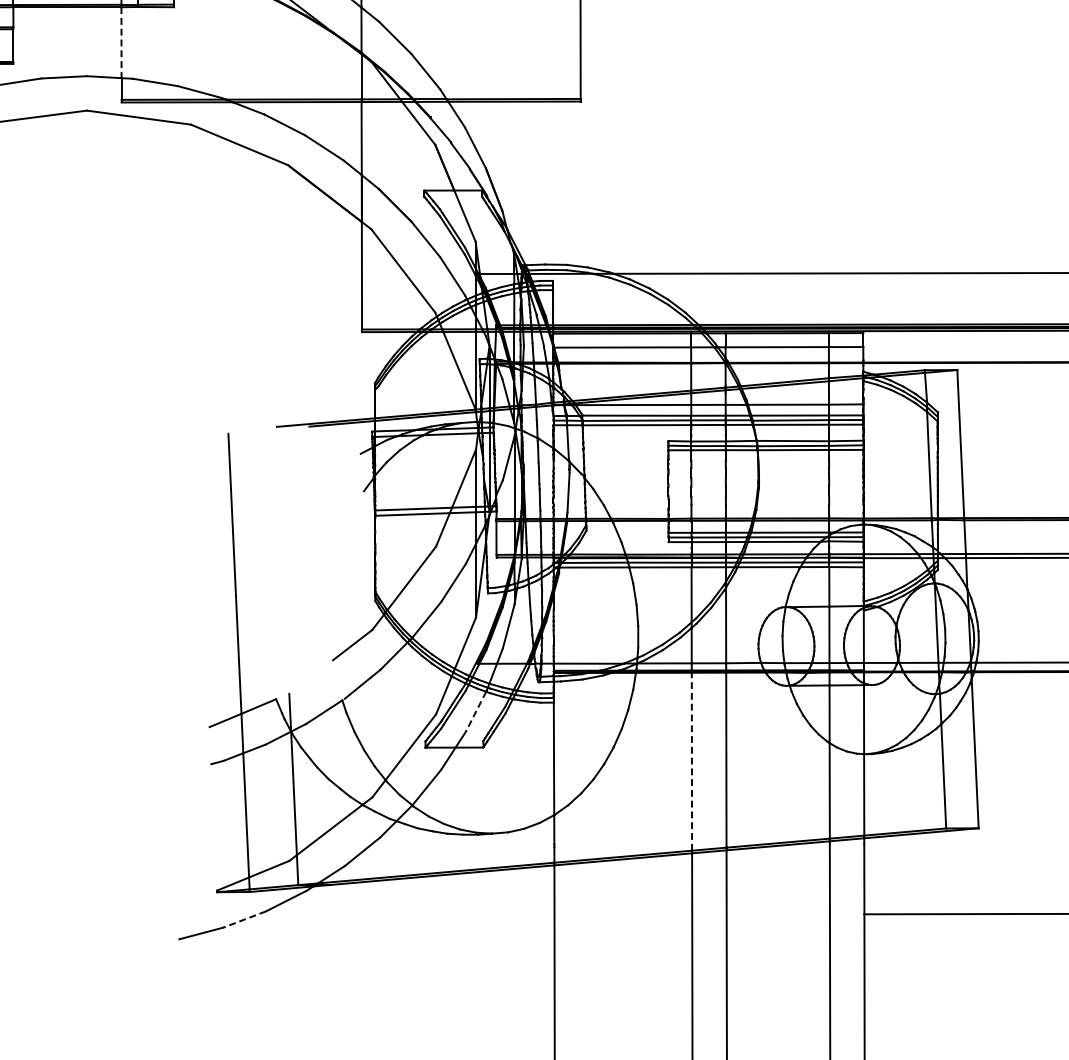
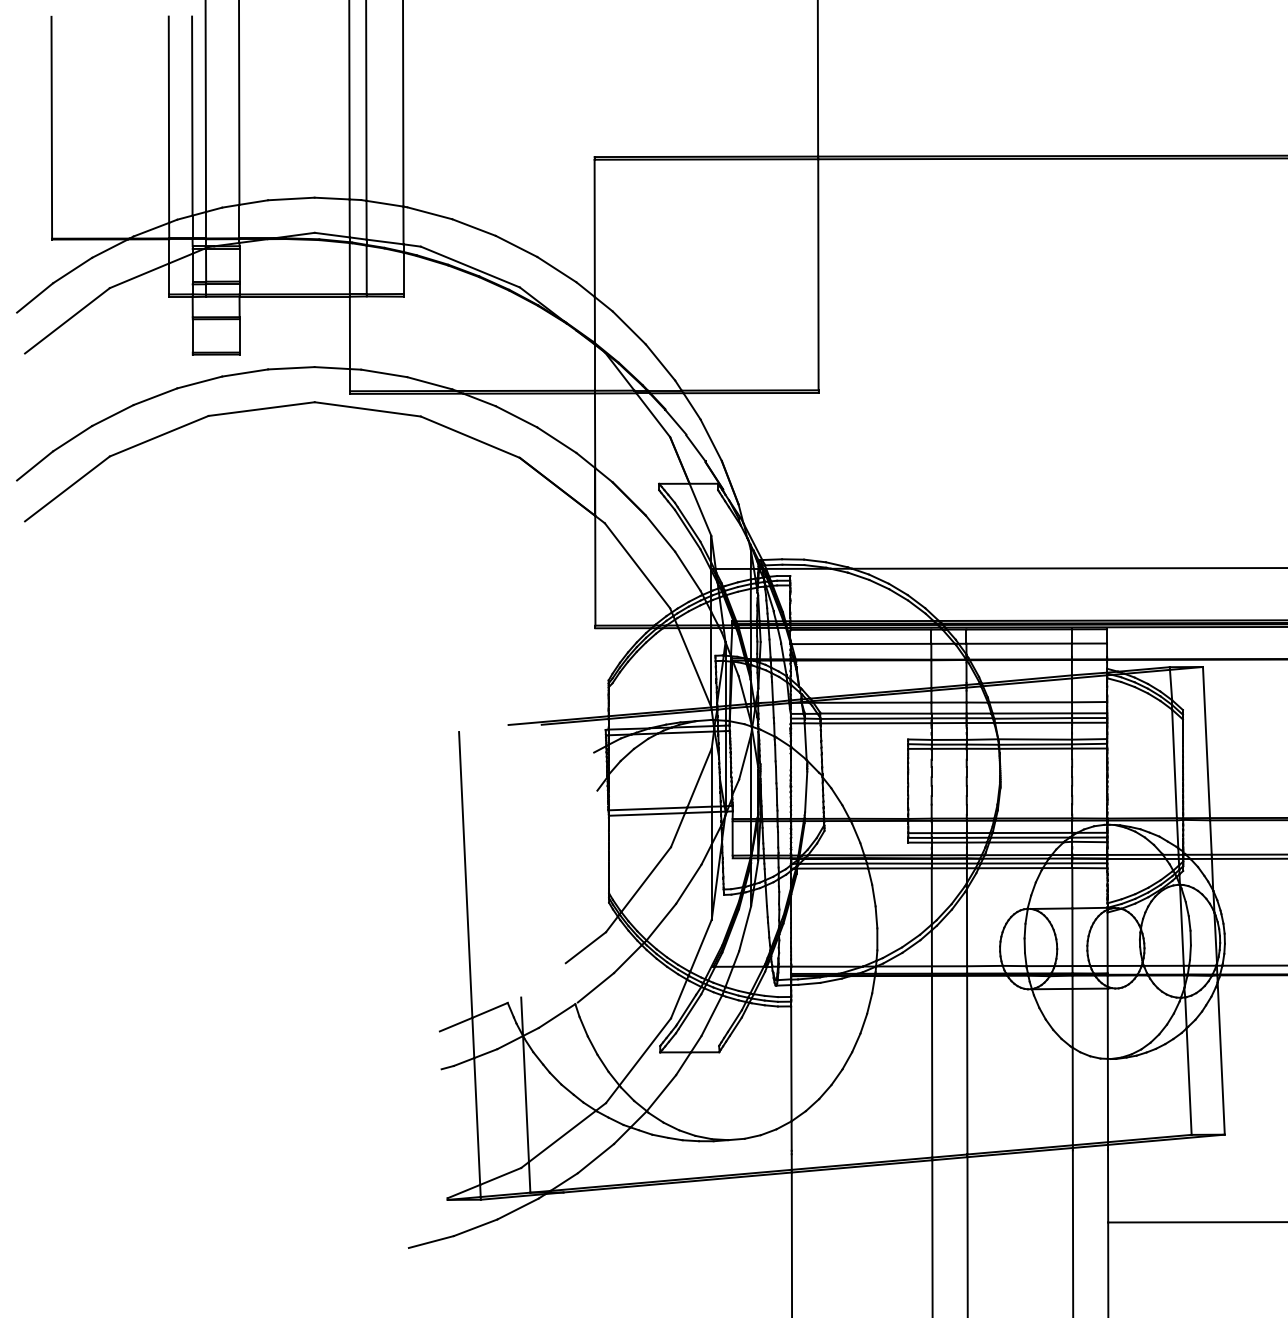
line: (121, 43) -> (349, 333), dashed -> solid
line: (475, 711) -> (711, 1015), dashed -> solid
line: (692, 761) -> (932, 1066), dashed -> solid
line: (244, 919) -> (475, 1227), dashed -> solid

